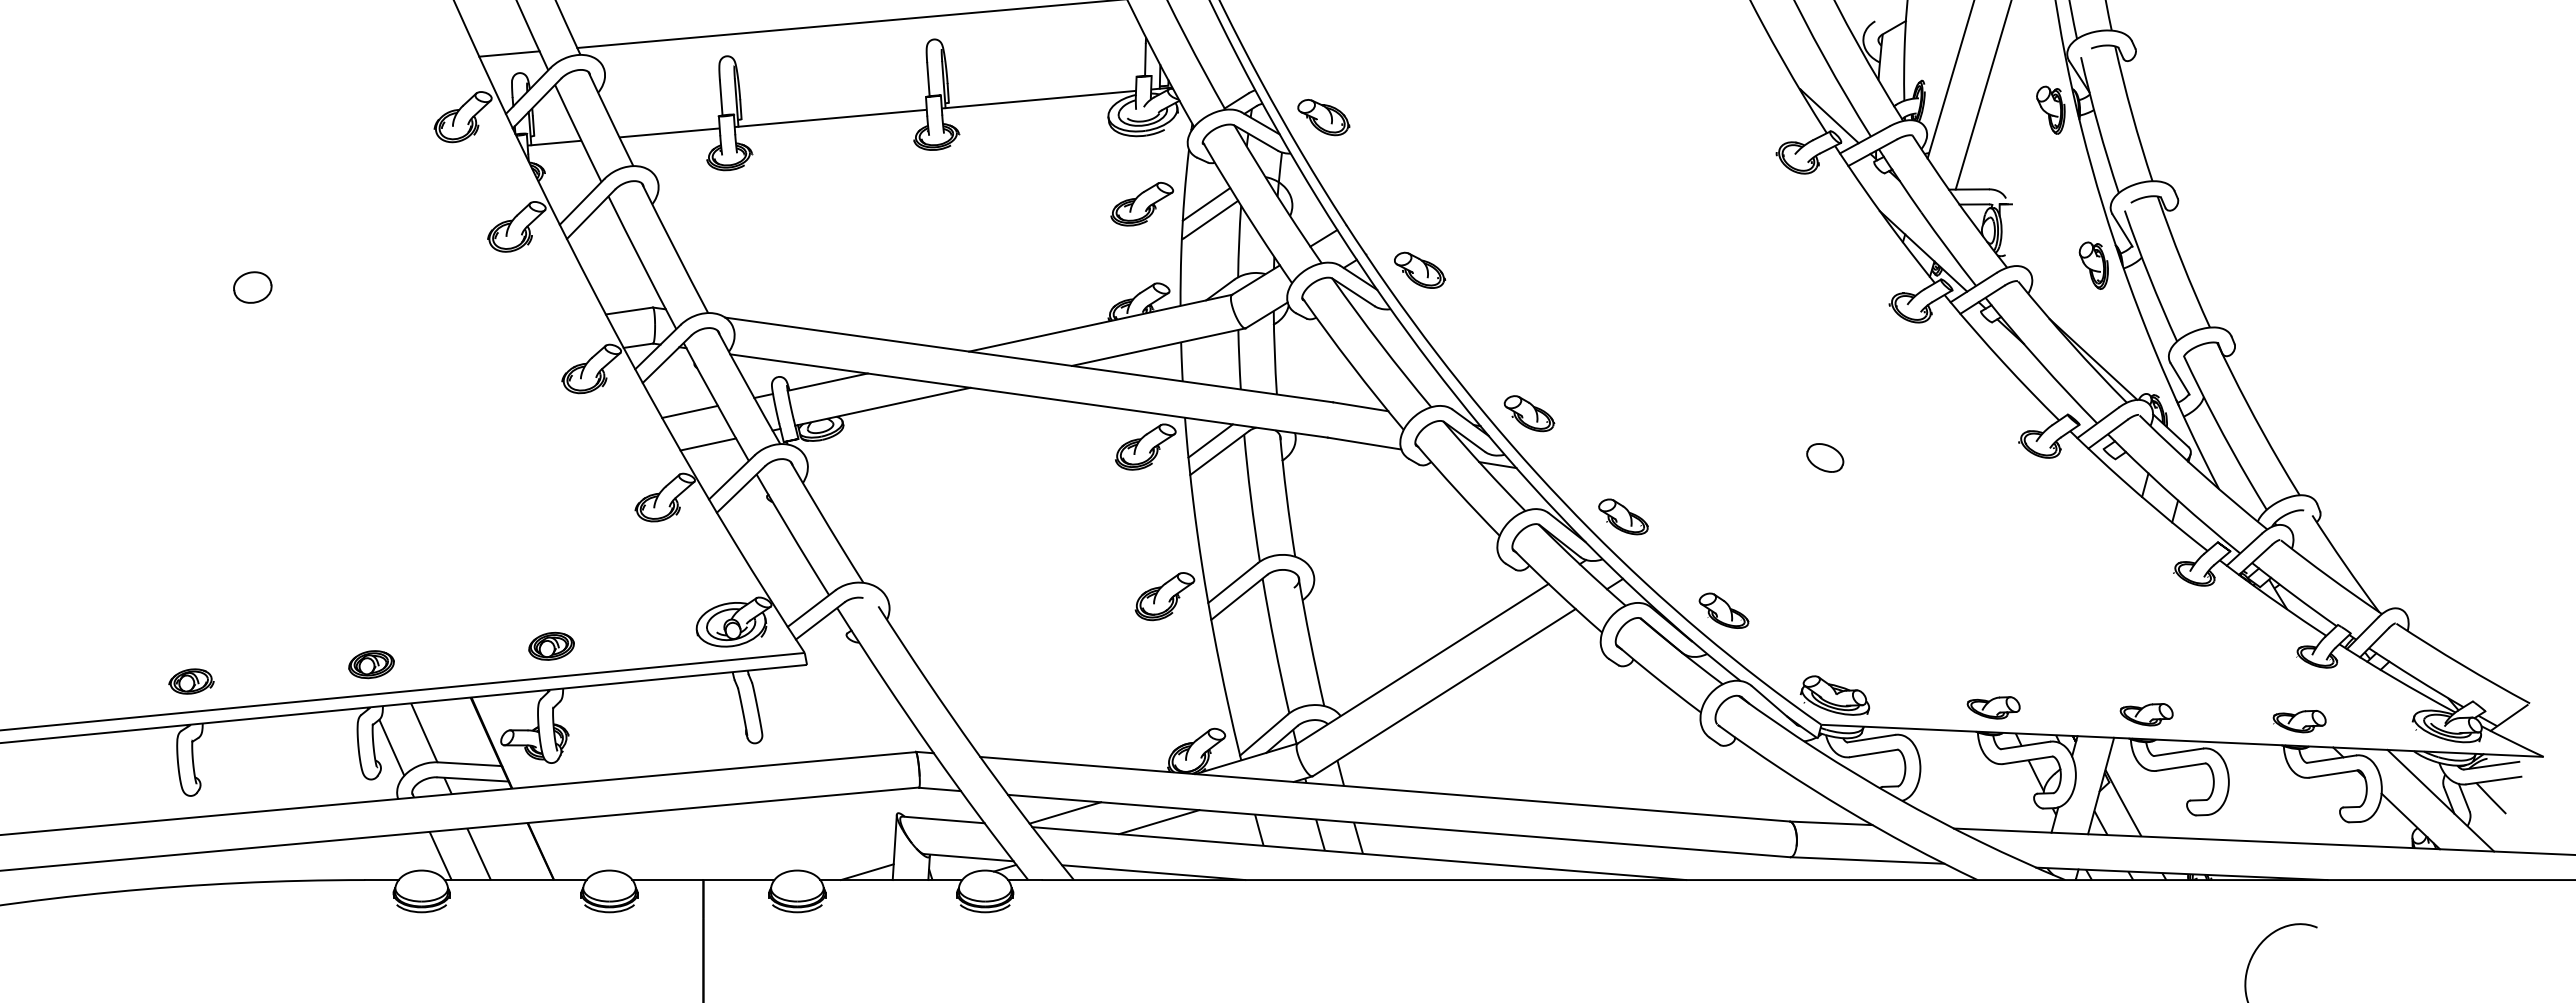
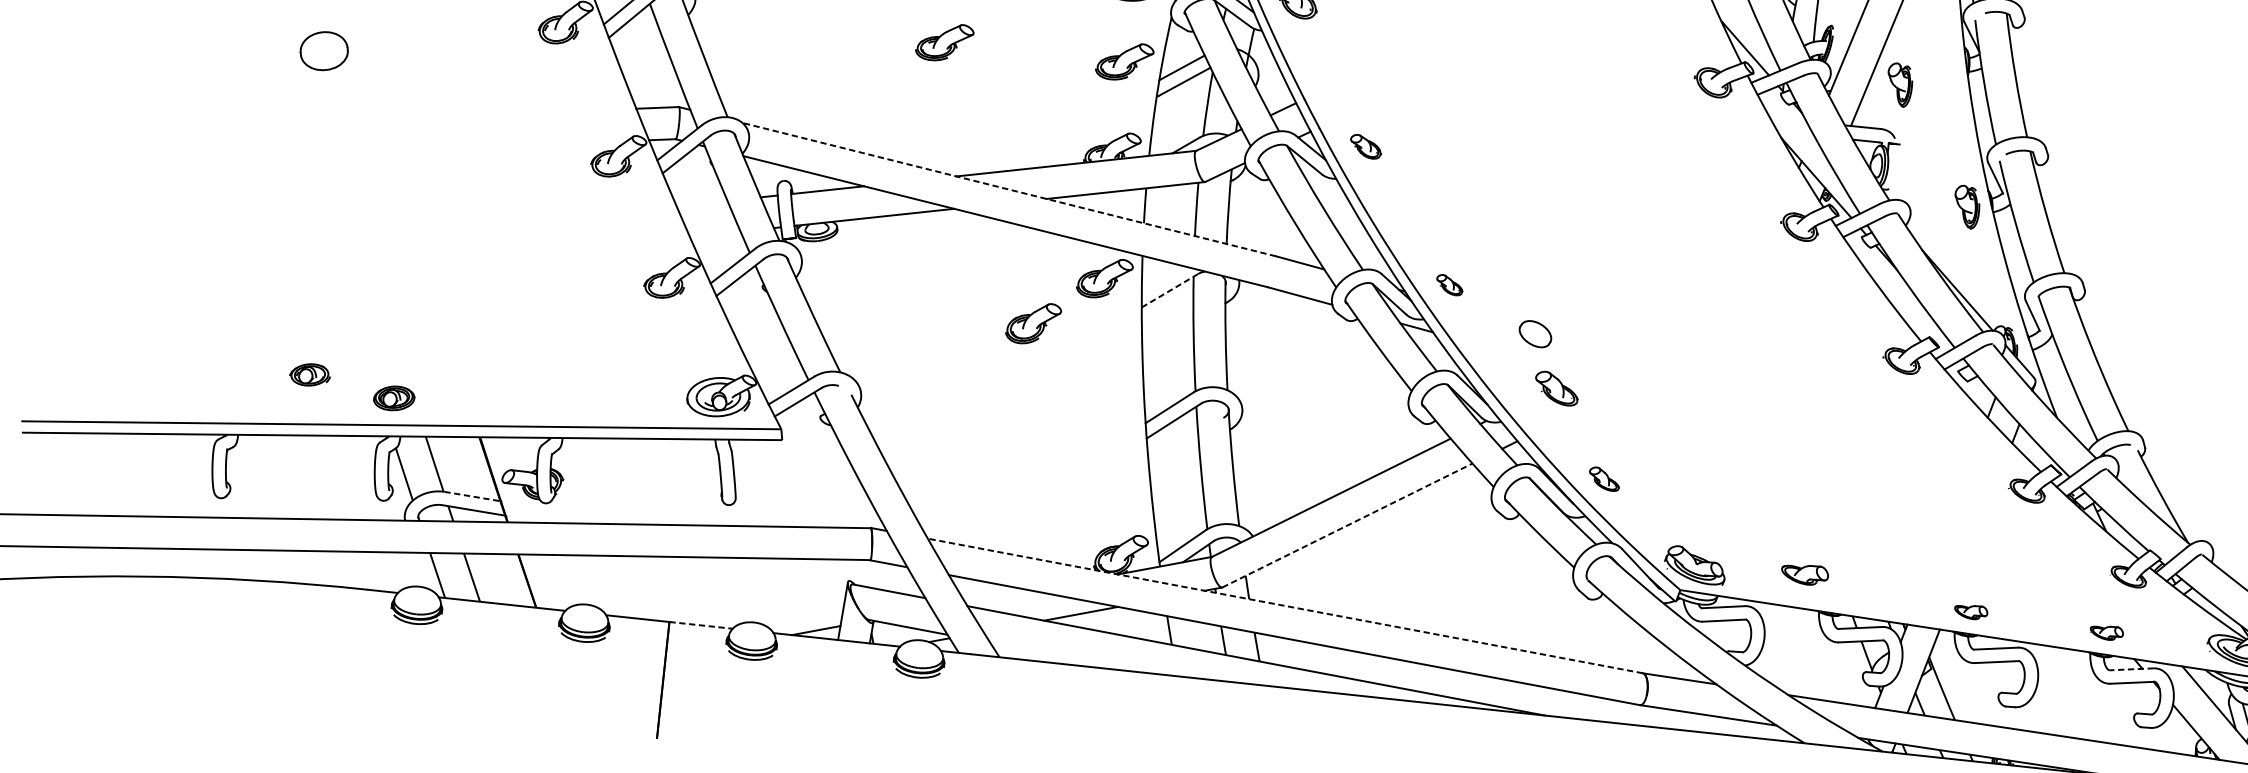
part: (2050, 109) -> (1899, 84), moved
part: (940, 204) -> (944, 42), added
part: (1420, 269) -> (1366, 146), size x0.7
part: (252, 287) -> (324, 51), size x1.4
line: (1029, 359) -> (1009, 189), solid -> dashed
line: (689, 411) -> (701, 203), removed
part: (1529, 413) -> (1449, 284), size x0.6
line: (1210, 440) -> (1163, 278), removed
line: (708, 444) -> (715, 234), removed
line: (1219, 453) -> (1169, 291), solid -> dashed
part: (1825, 457) -> (1535, 333), moved
part: (1623, 516) -> (1556, 388), moved
part: (1164, 596) -> (1033, 323), moved
part: (1723, 610) -> (1604, 478), size x0.7
part: (551, 645) -> (556, 398), removed
part: (191, 681) -> (310, 374), moved
line: (1444, 692) -> (1347, 525), solid -> dashed
part: (1993, 707) -> (1804, 574), moved
part: (2146, 714) -> (1971, 611), size x0.7
part: (2299, 721) -> (2106, 632), size x0.7
line: (2331, 759) -> (2131, 669), solid -> dashed
line: (469, 764) -> (471, 496), solid -> dashed
line: (1384, 789) -> (1284, 606), solid -> dashed
line: (1065, 812) -> (998, 596), removed
line: (1153, 872) -> (1071, 658), removed
line: (739, 880) -> (701, 625), solid -> dashed

